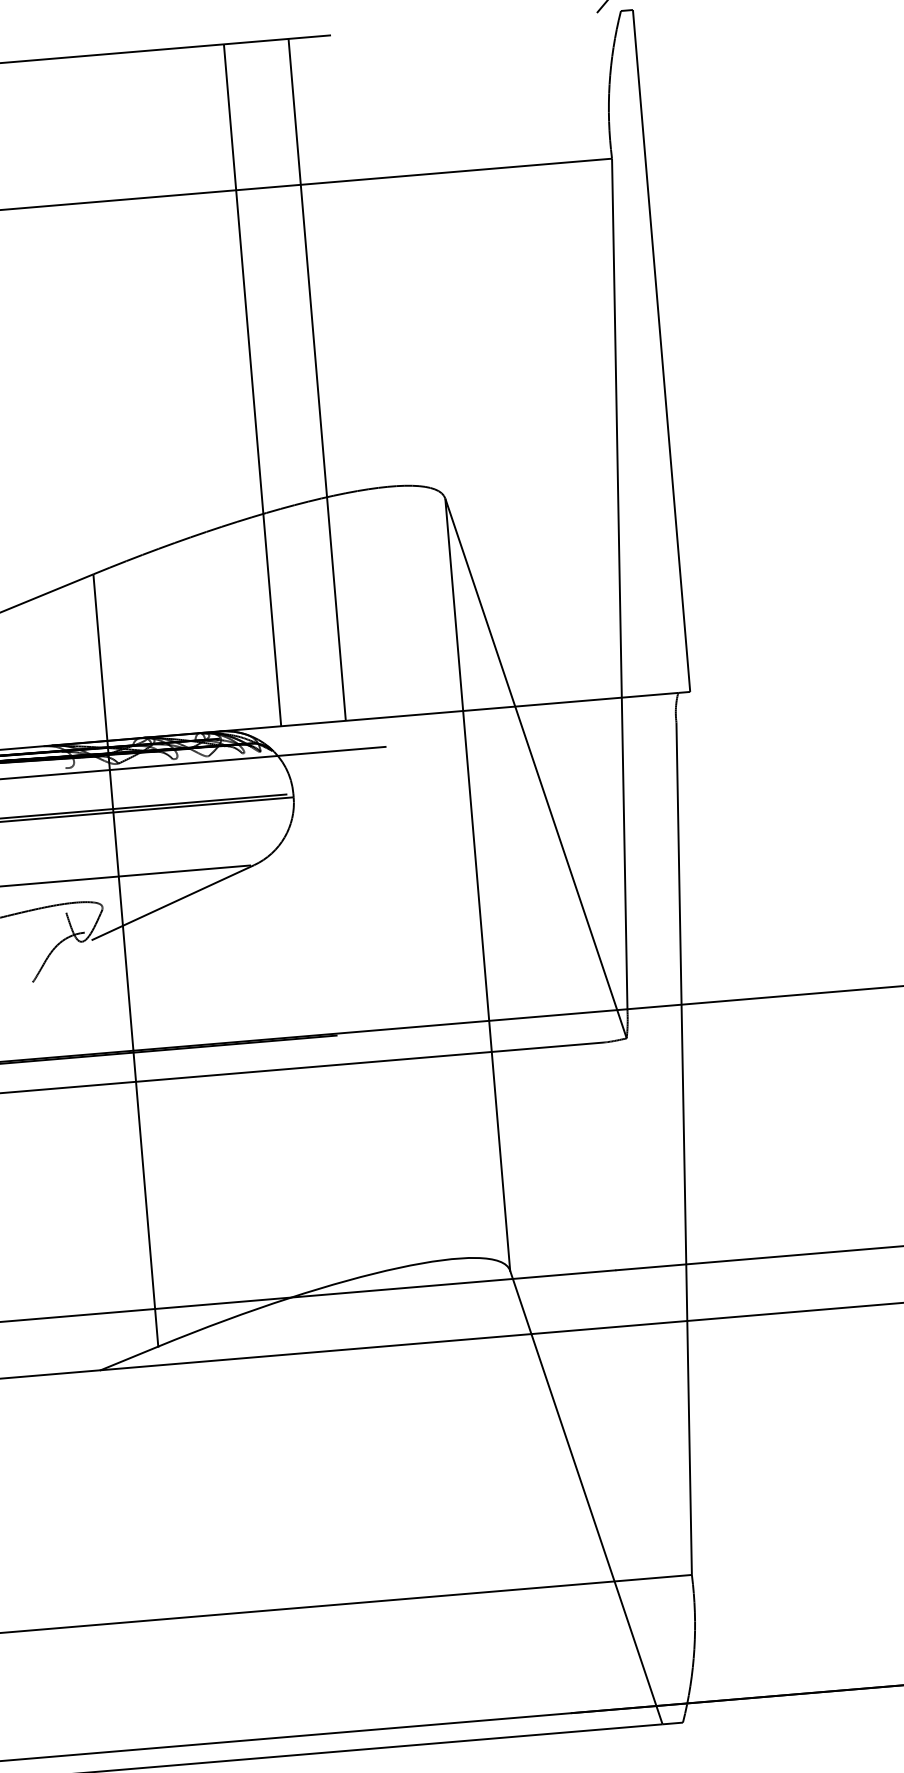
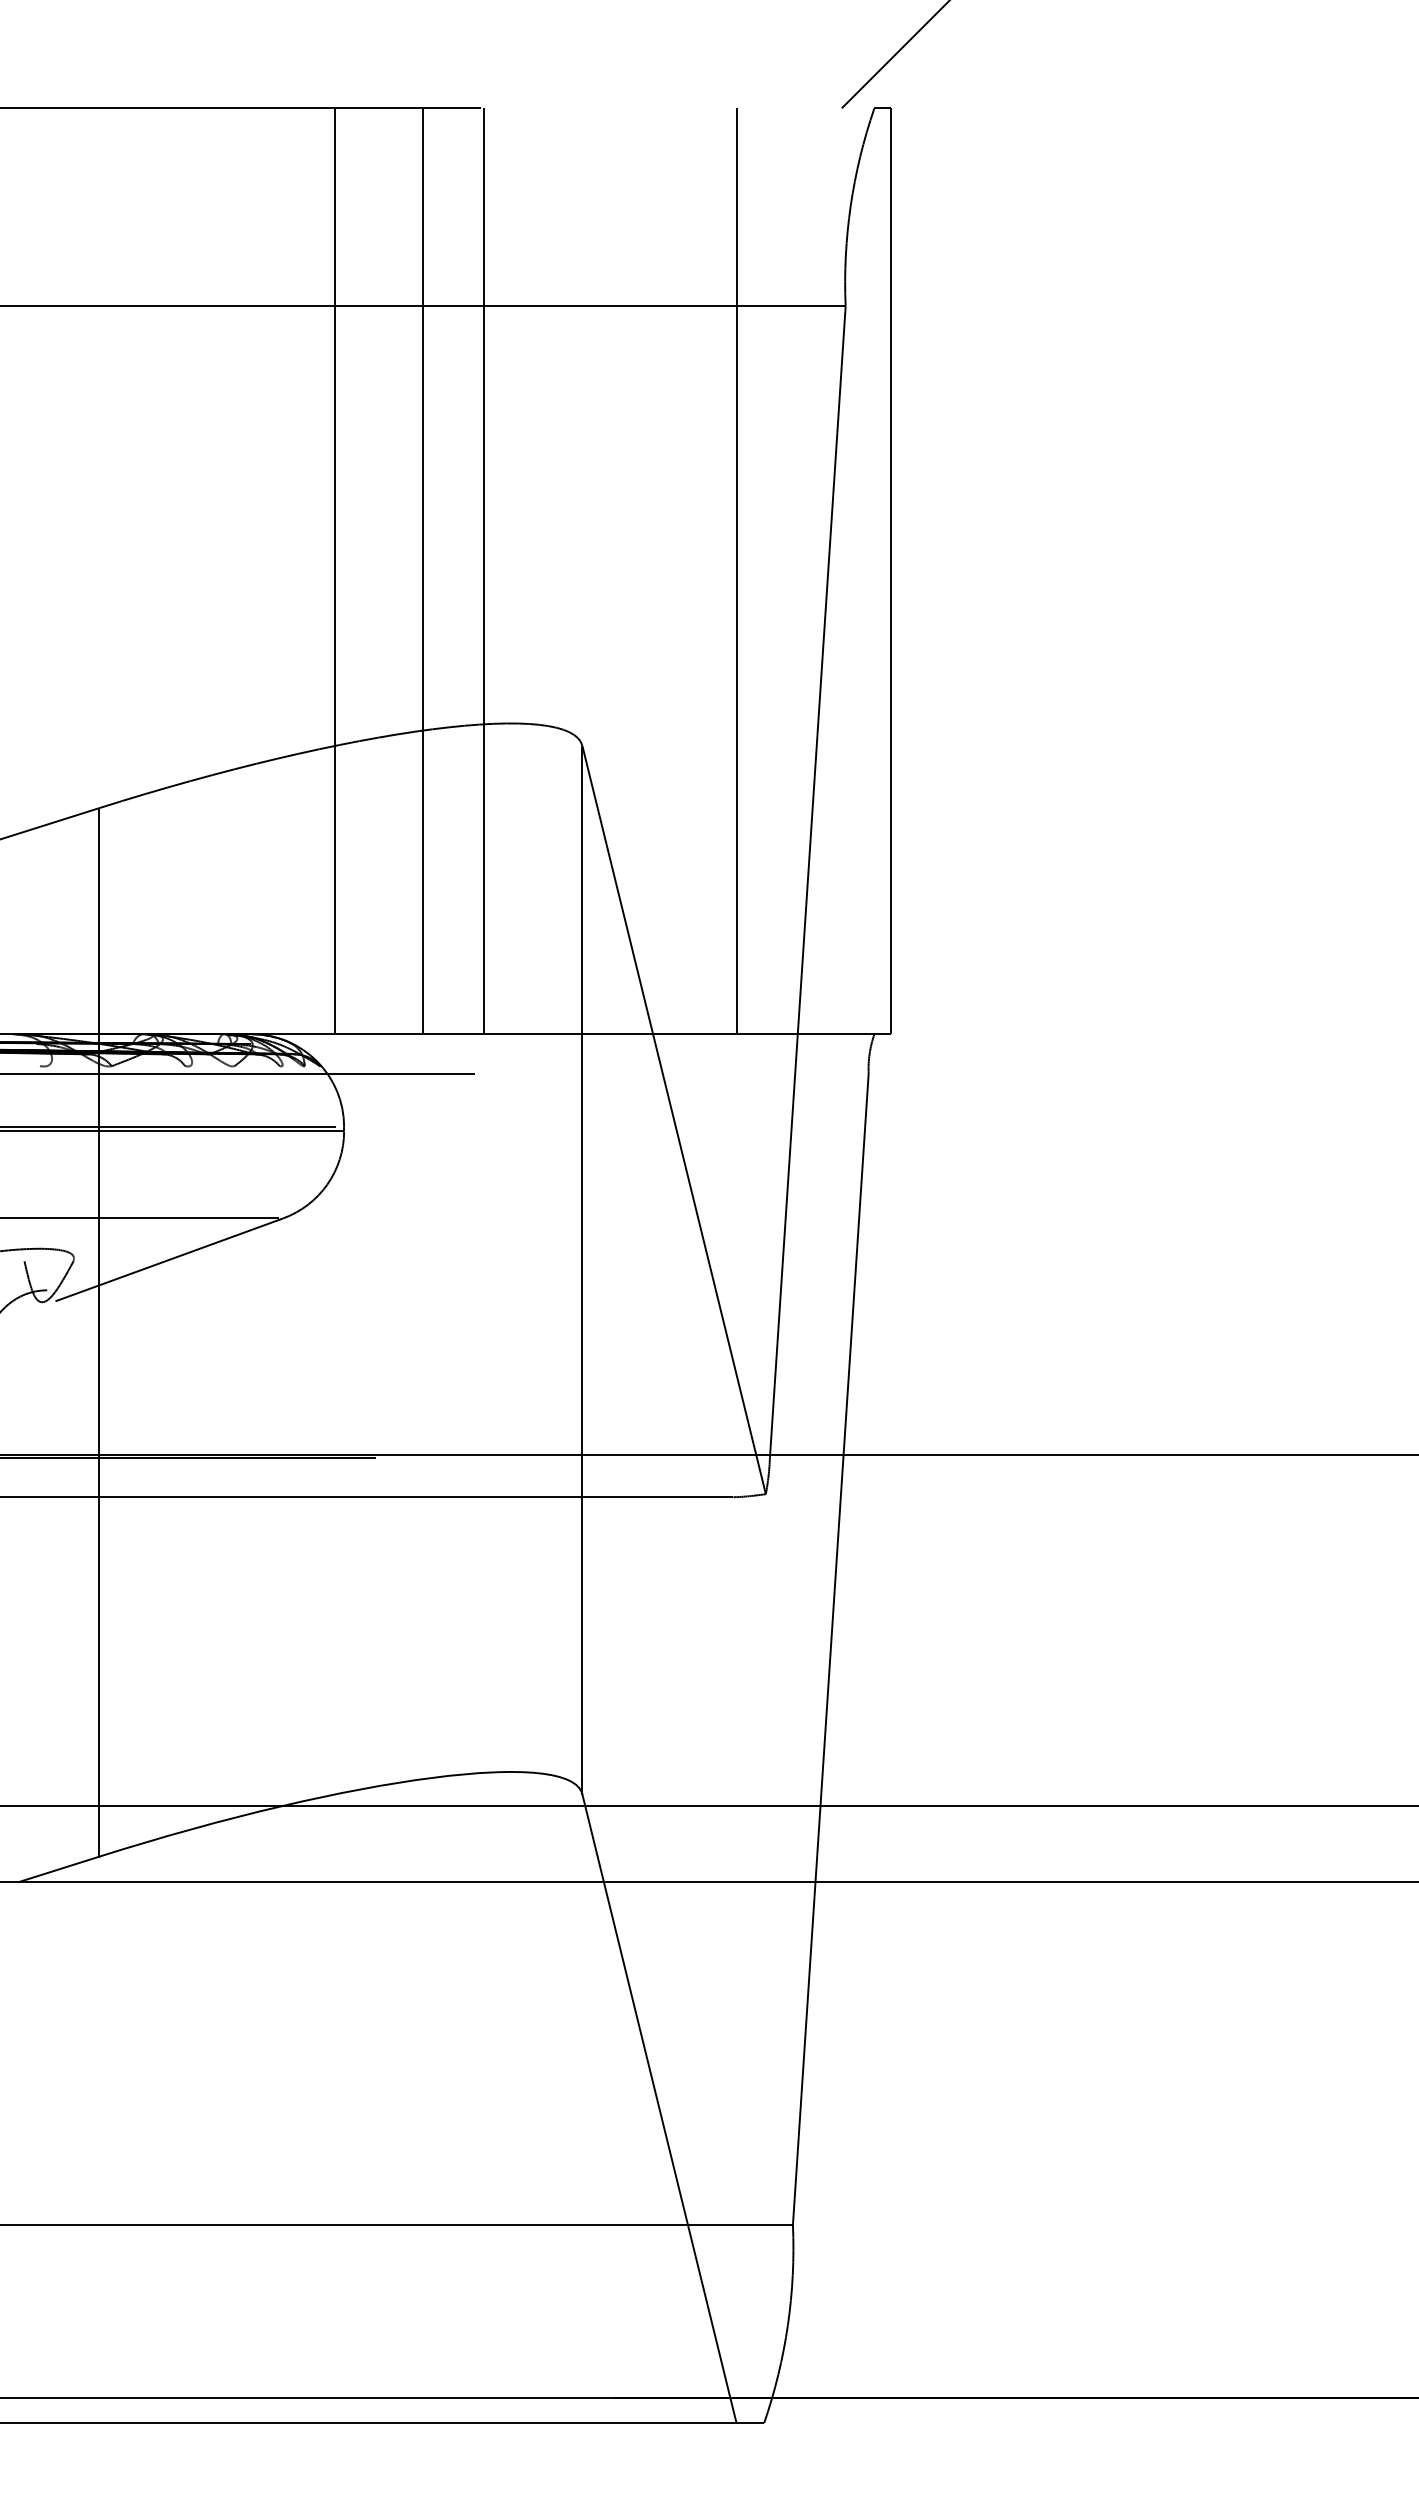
line: (548, 360) -> (737, 571), added
line: (362, 376) -> (484, 571), added

